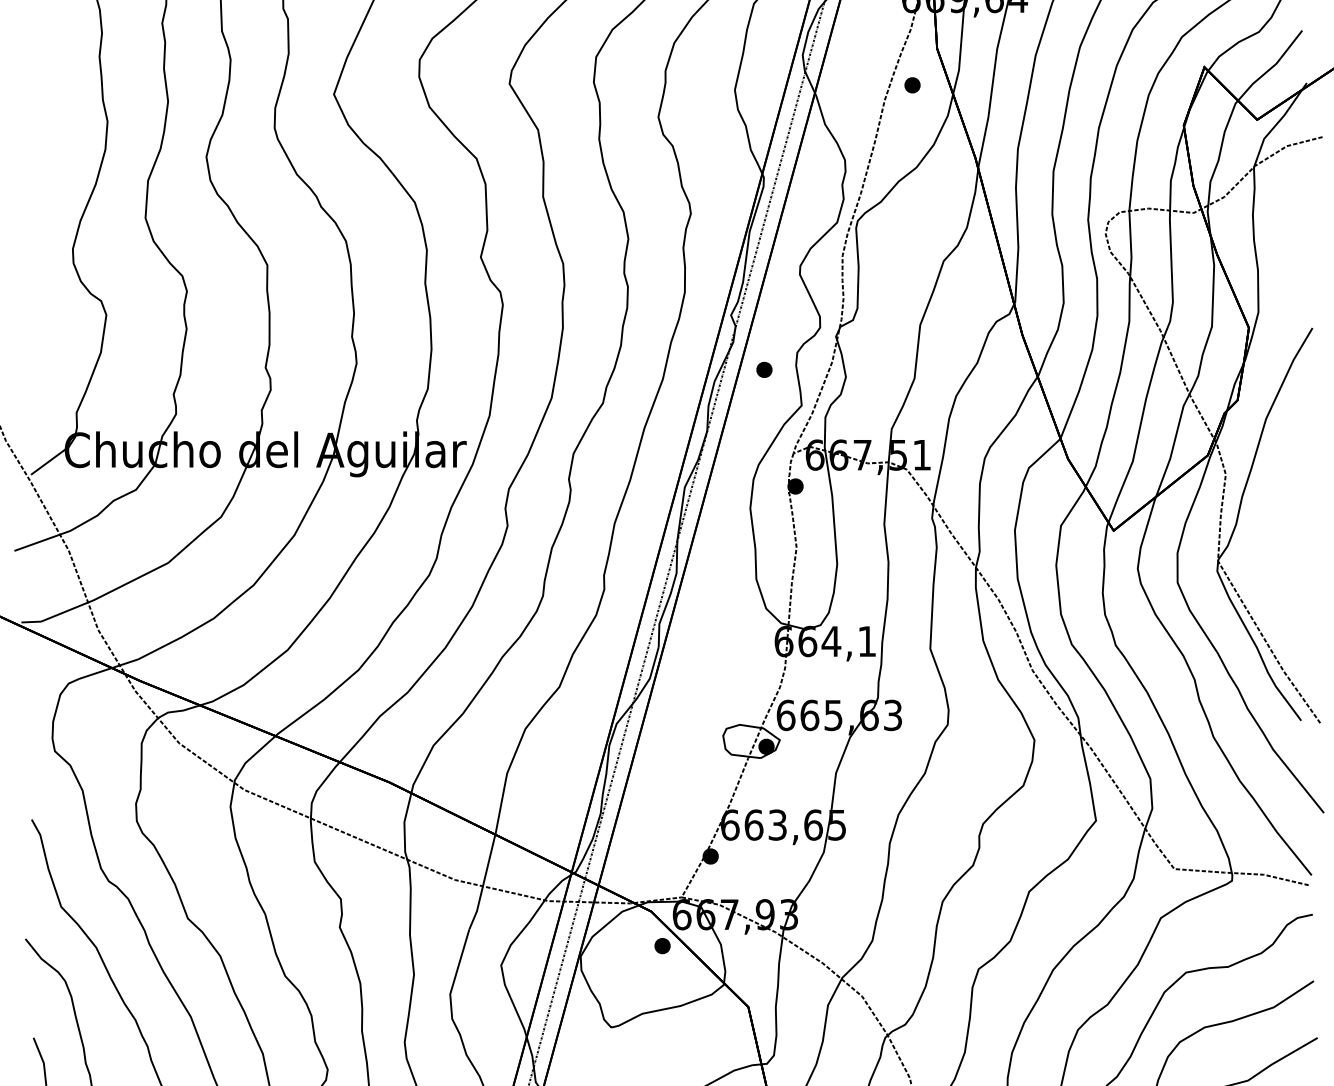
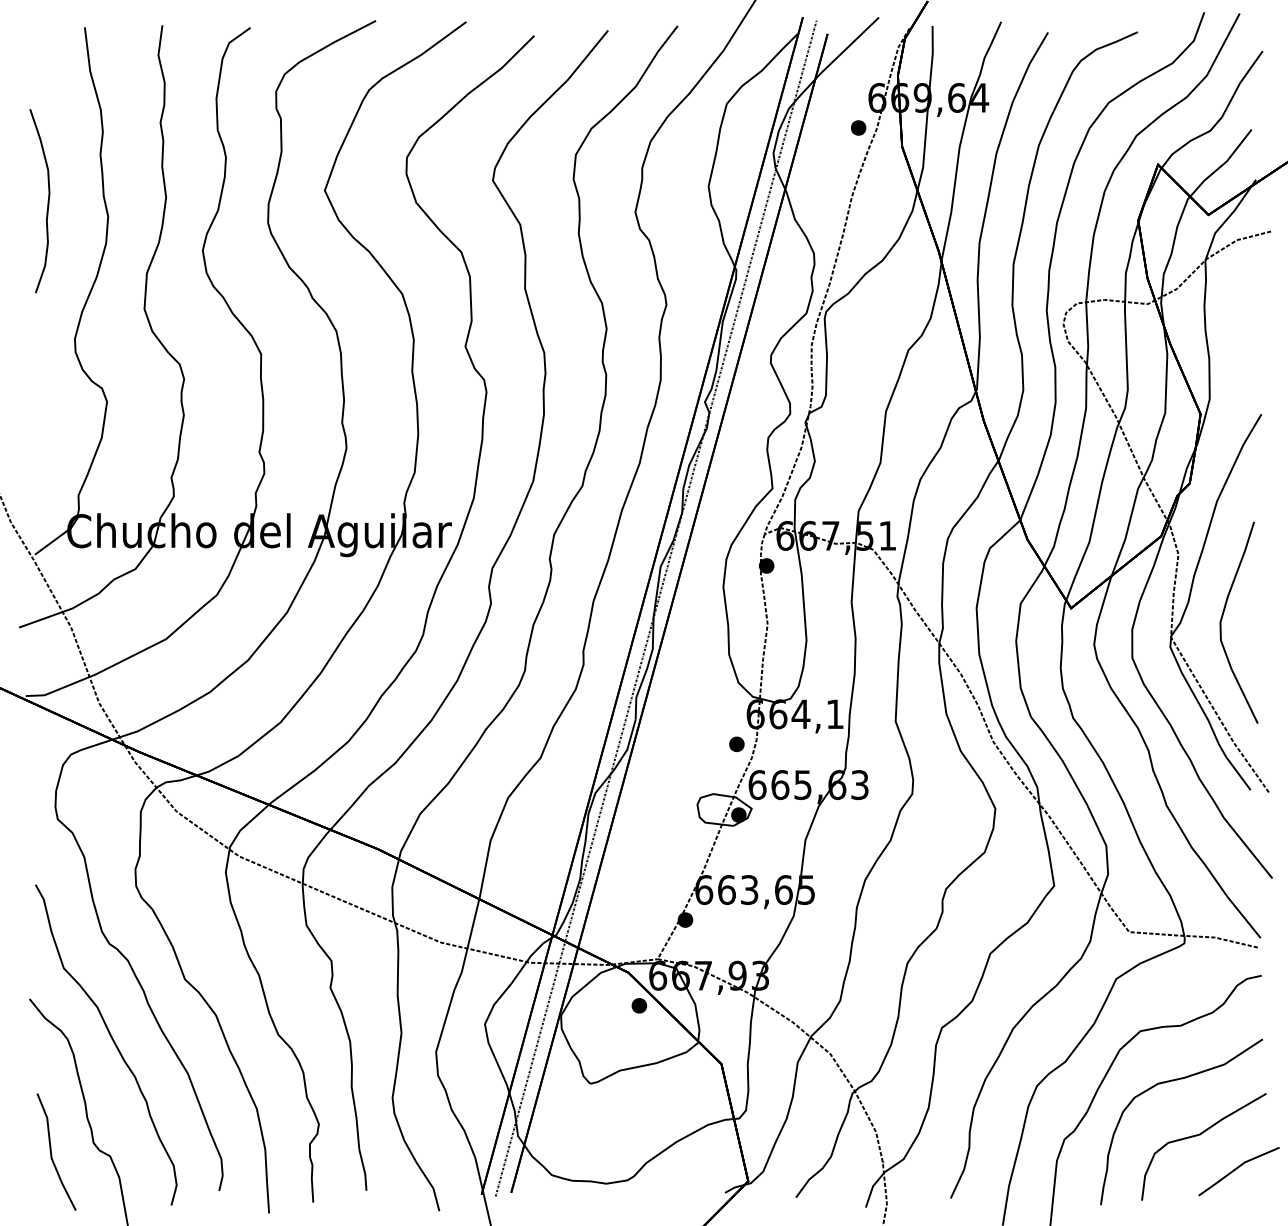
part: (912, 84) -> (858, 127), moved
curve: (44, 105) -> (47, 201), added
part: (764, 369) -> (736, 743), moved
curve: (1272, 539) -> (1223, 616), added

